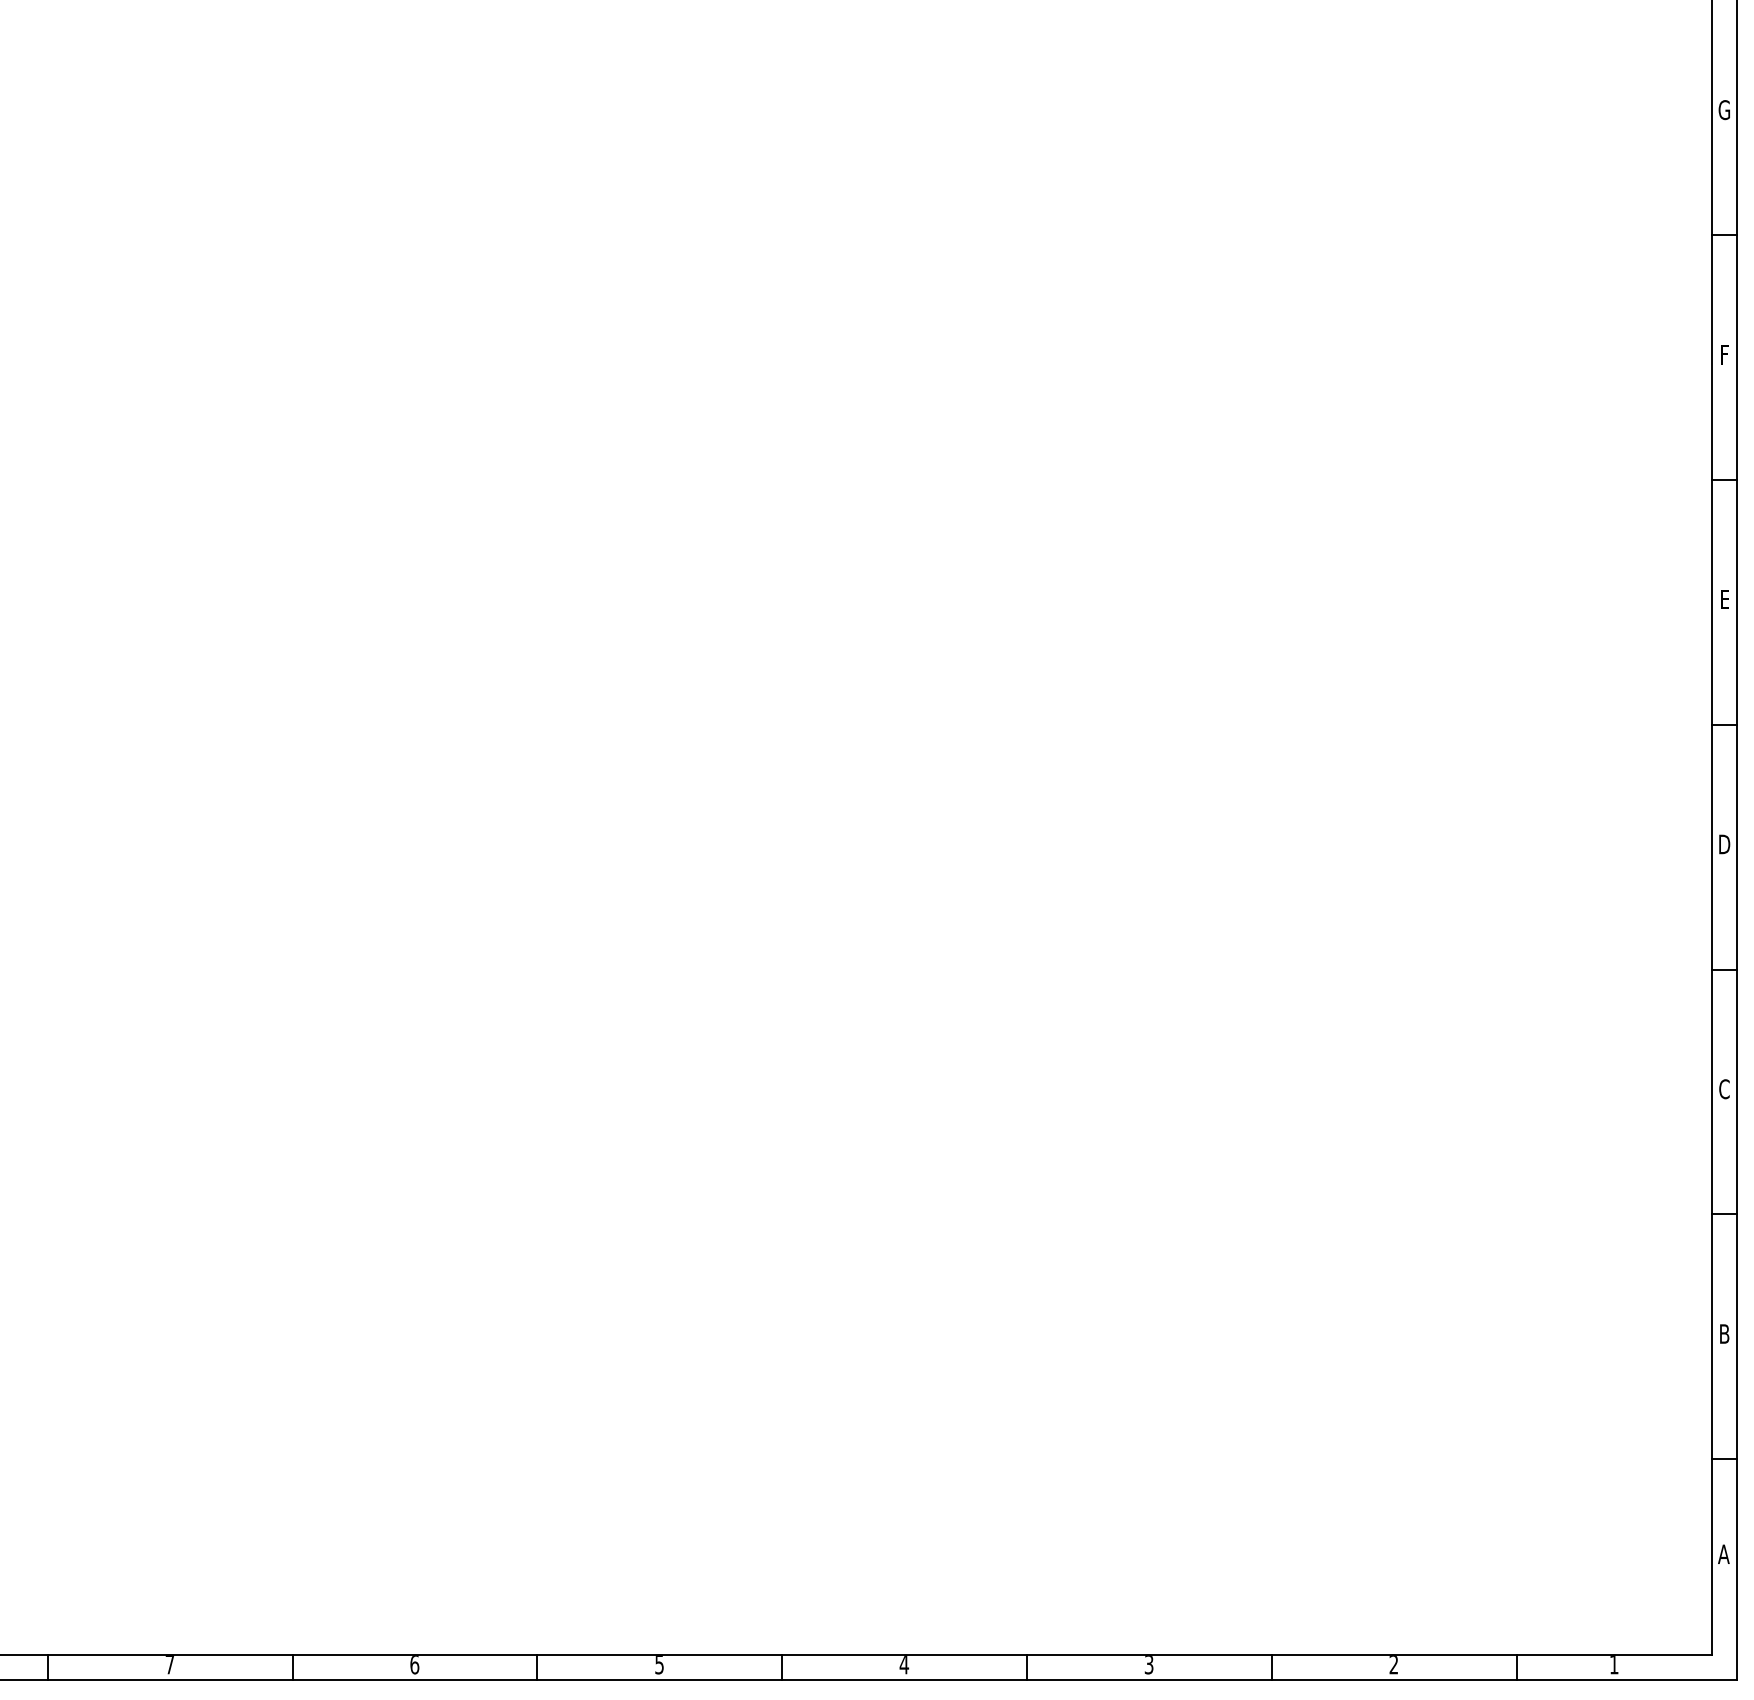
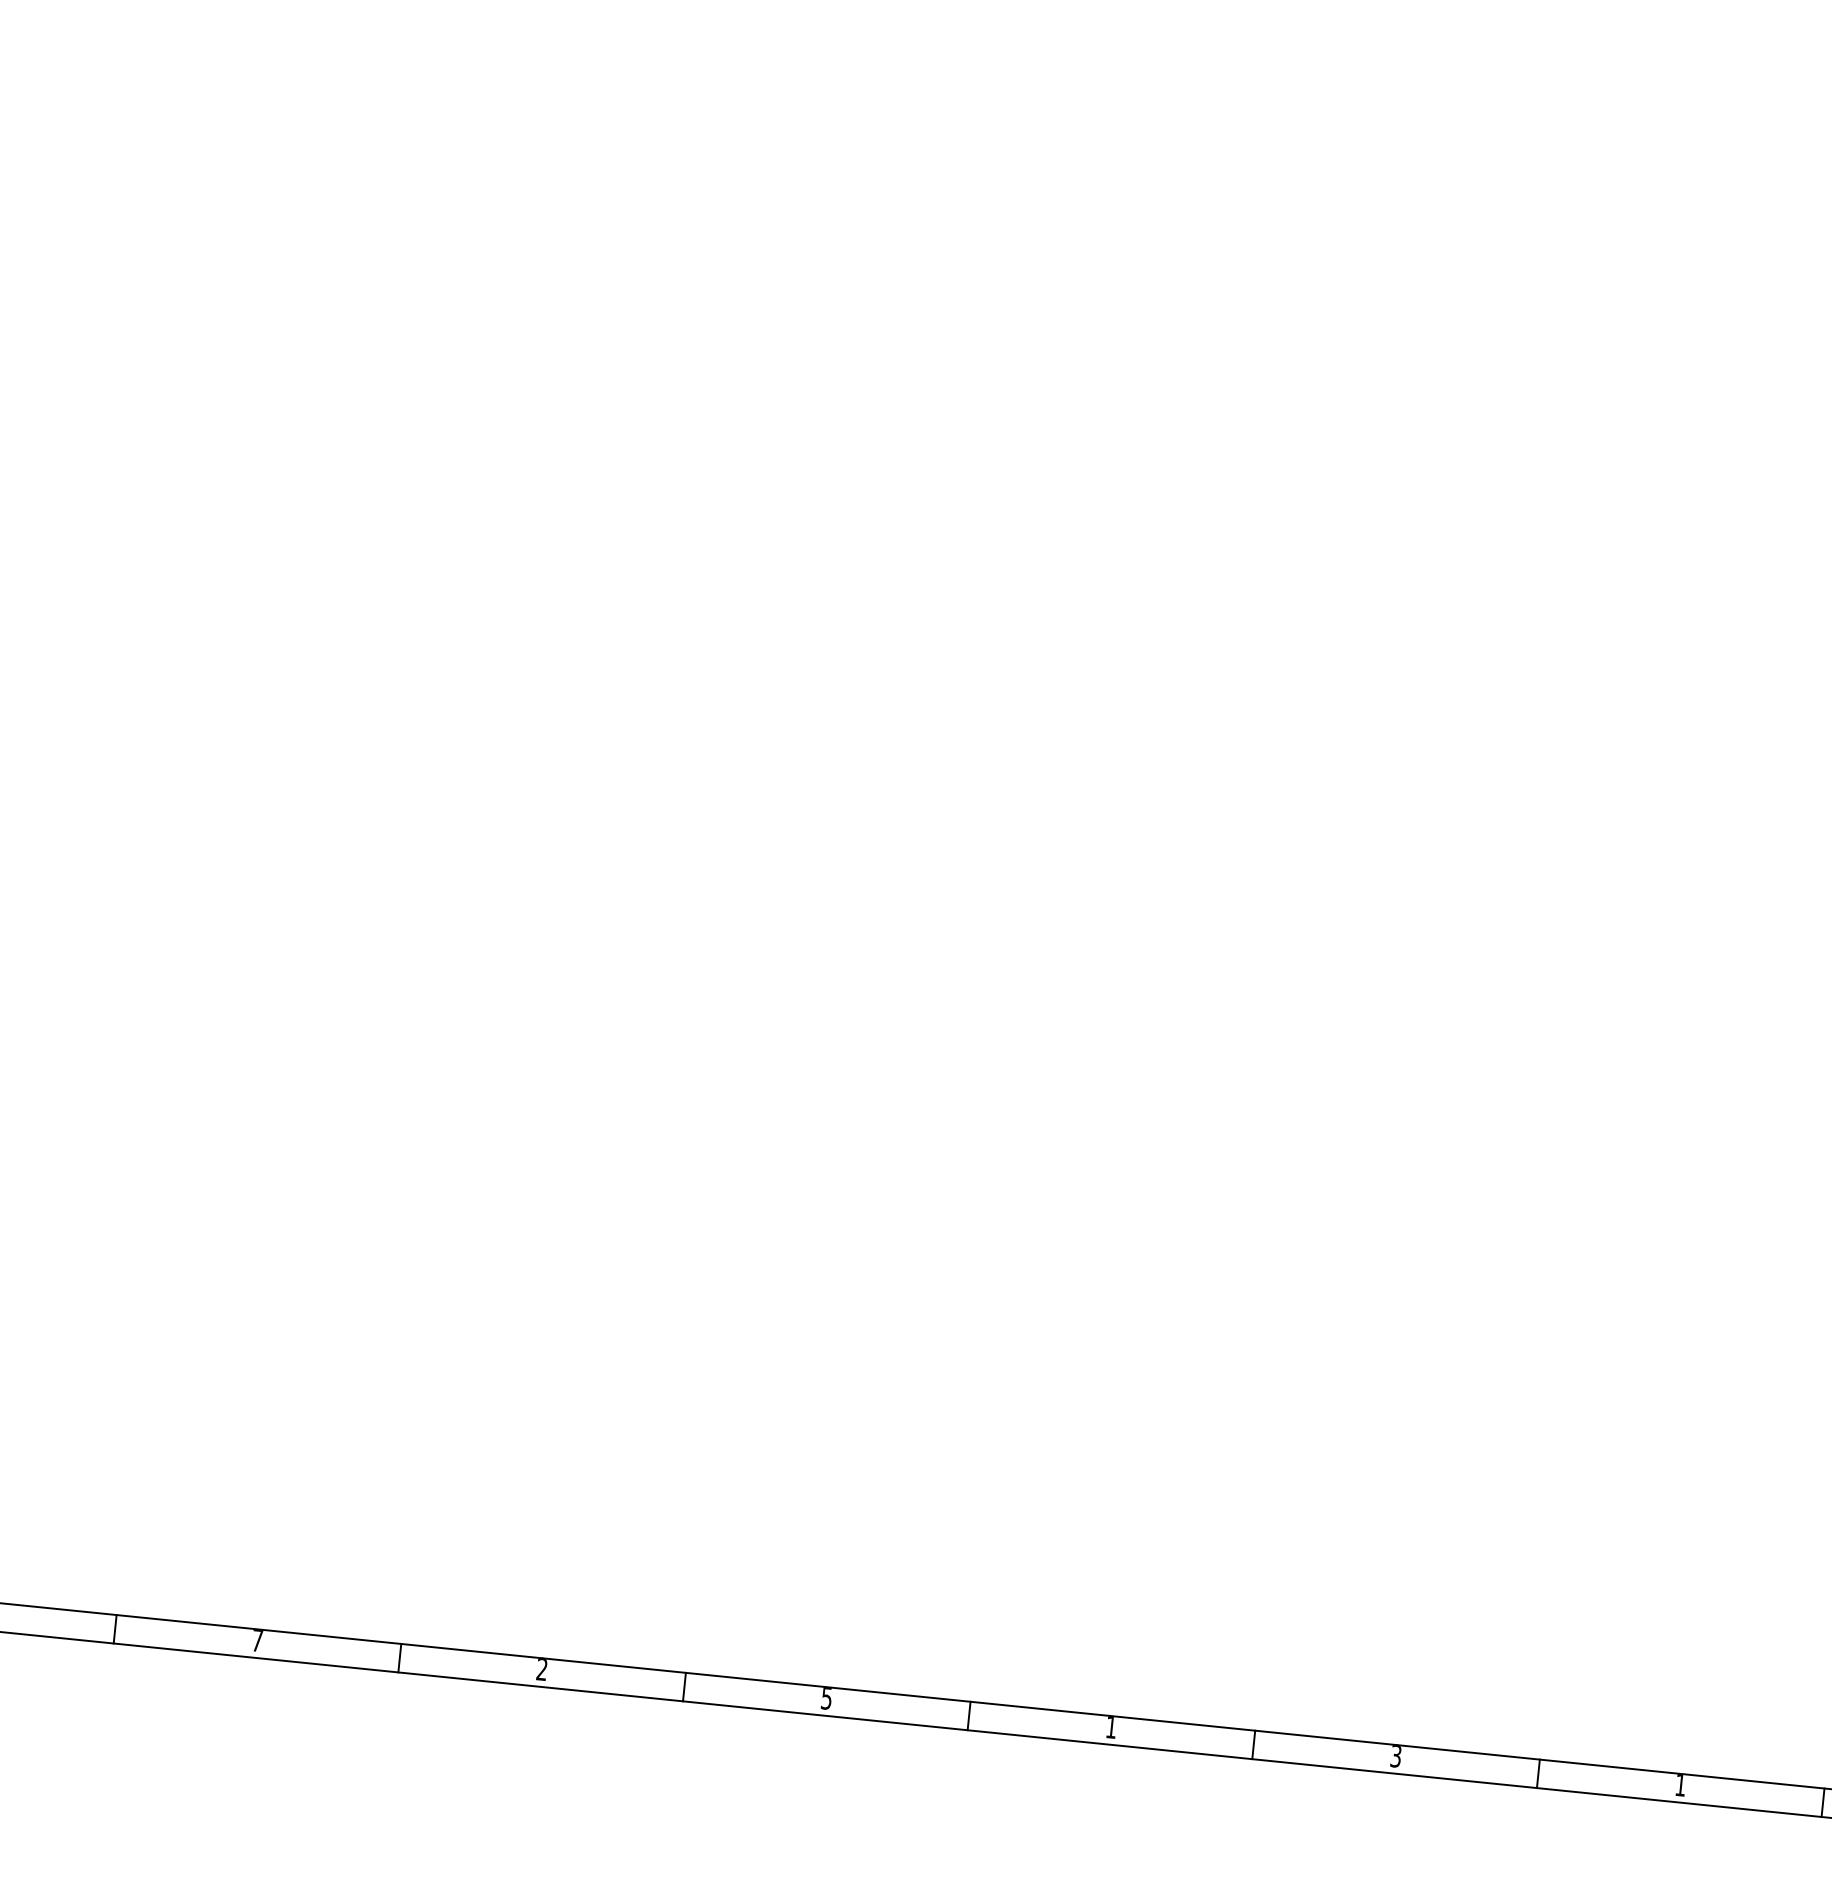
text: (414, 1665) -> (541, 1670), 6 -> 2
text: (904, 1665) -> (1111, 1728), 4 -> 1
text: (1393, 1665) -> (1680, 1786), 2 -> 1

